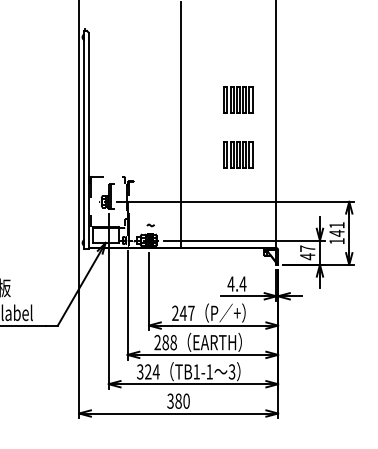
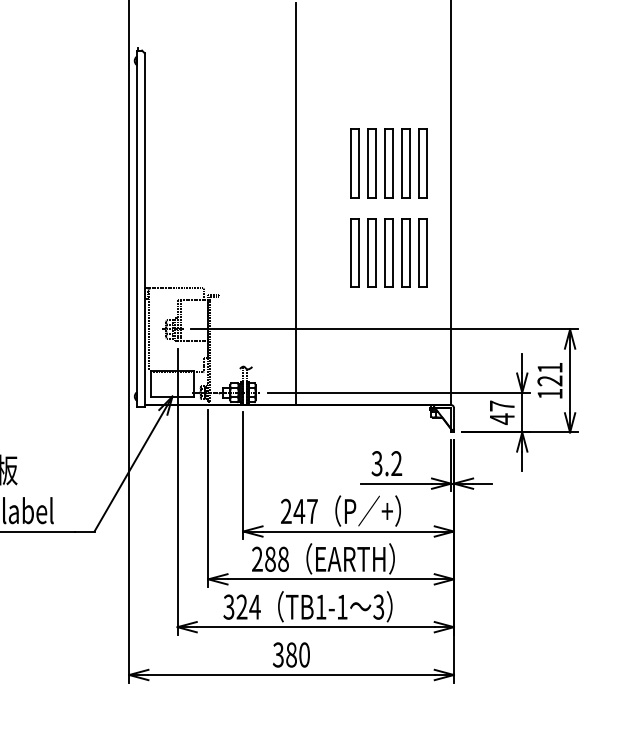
part: (238, 99) -> (389, 162), size x1.67
part: (238, 154) -> (389, 252), size x1.67
text: (336, 232) -> (549, 379), 141 -> 121
text: (236, 283) -> (386, 462), 4.4 -> 3.2

